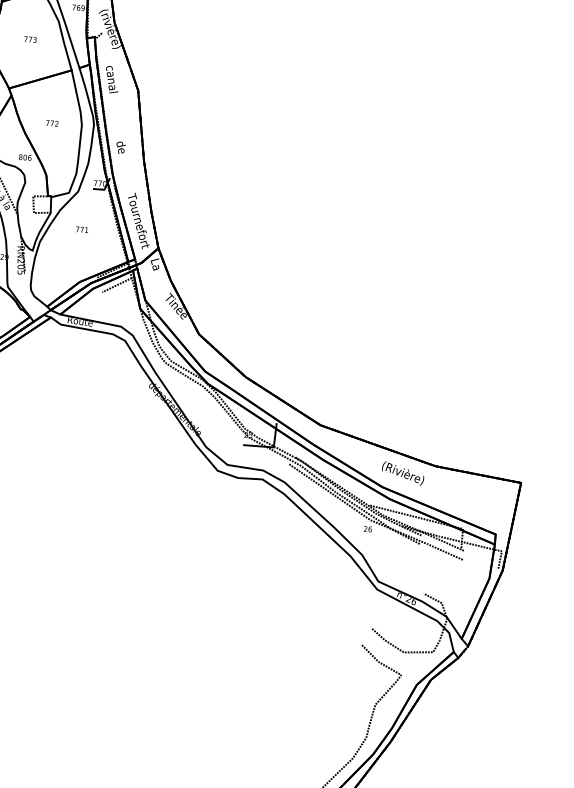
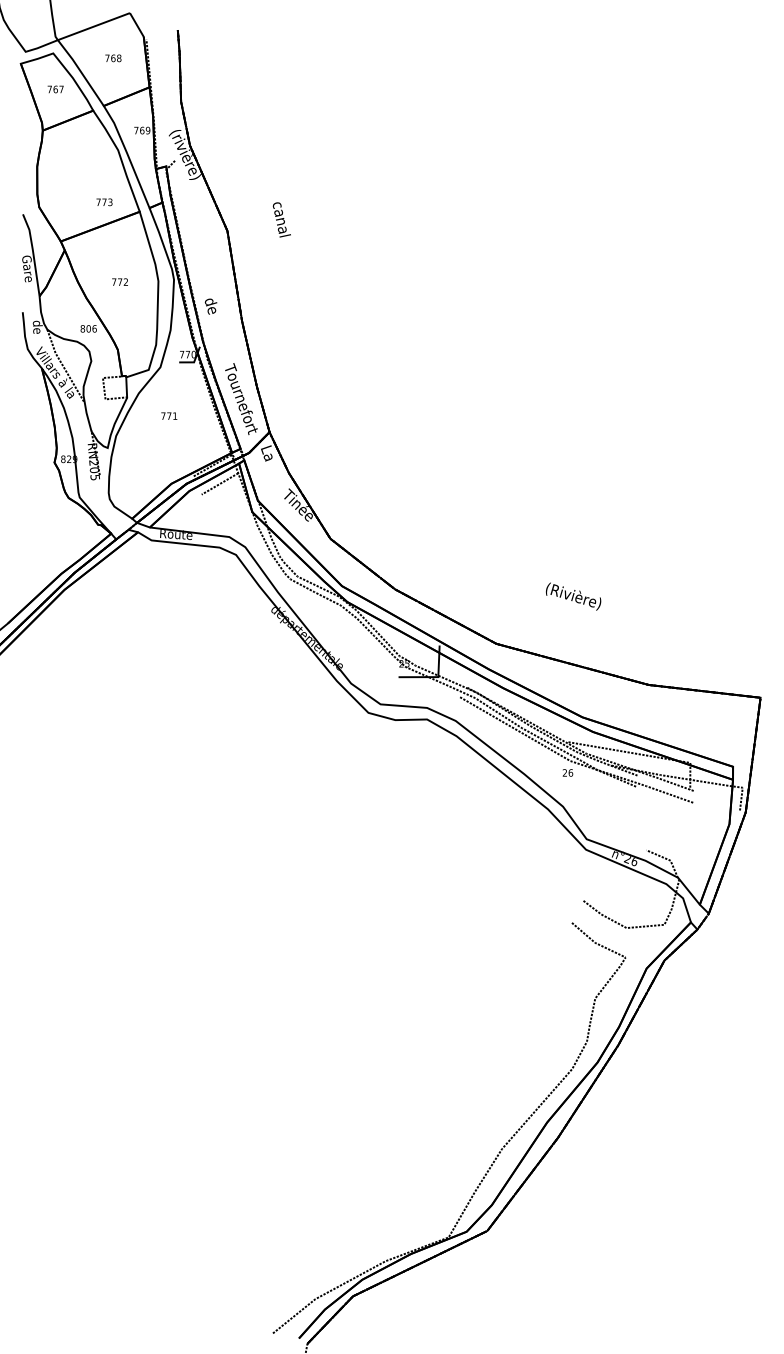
text: (30, 39) -> (104, 202), moved
text: (111, 79) -> (281, 219), moved
text: (403, 473) -> (573, 596), moved

